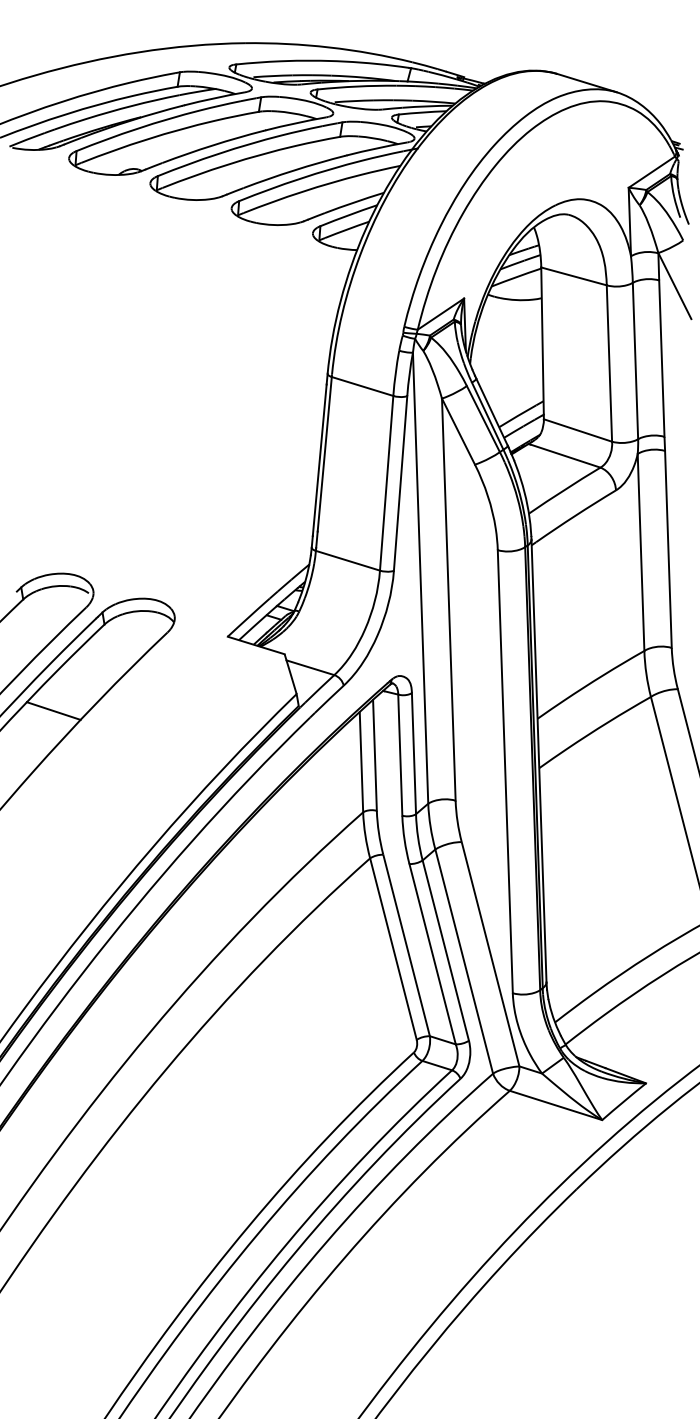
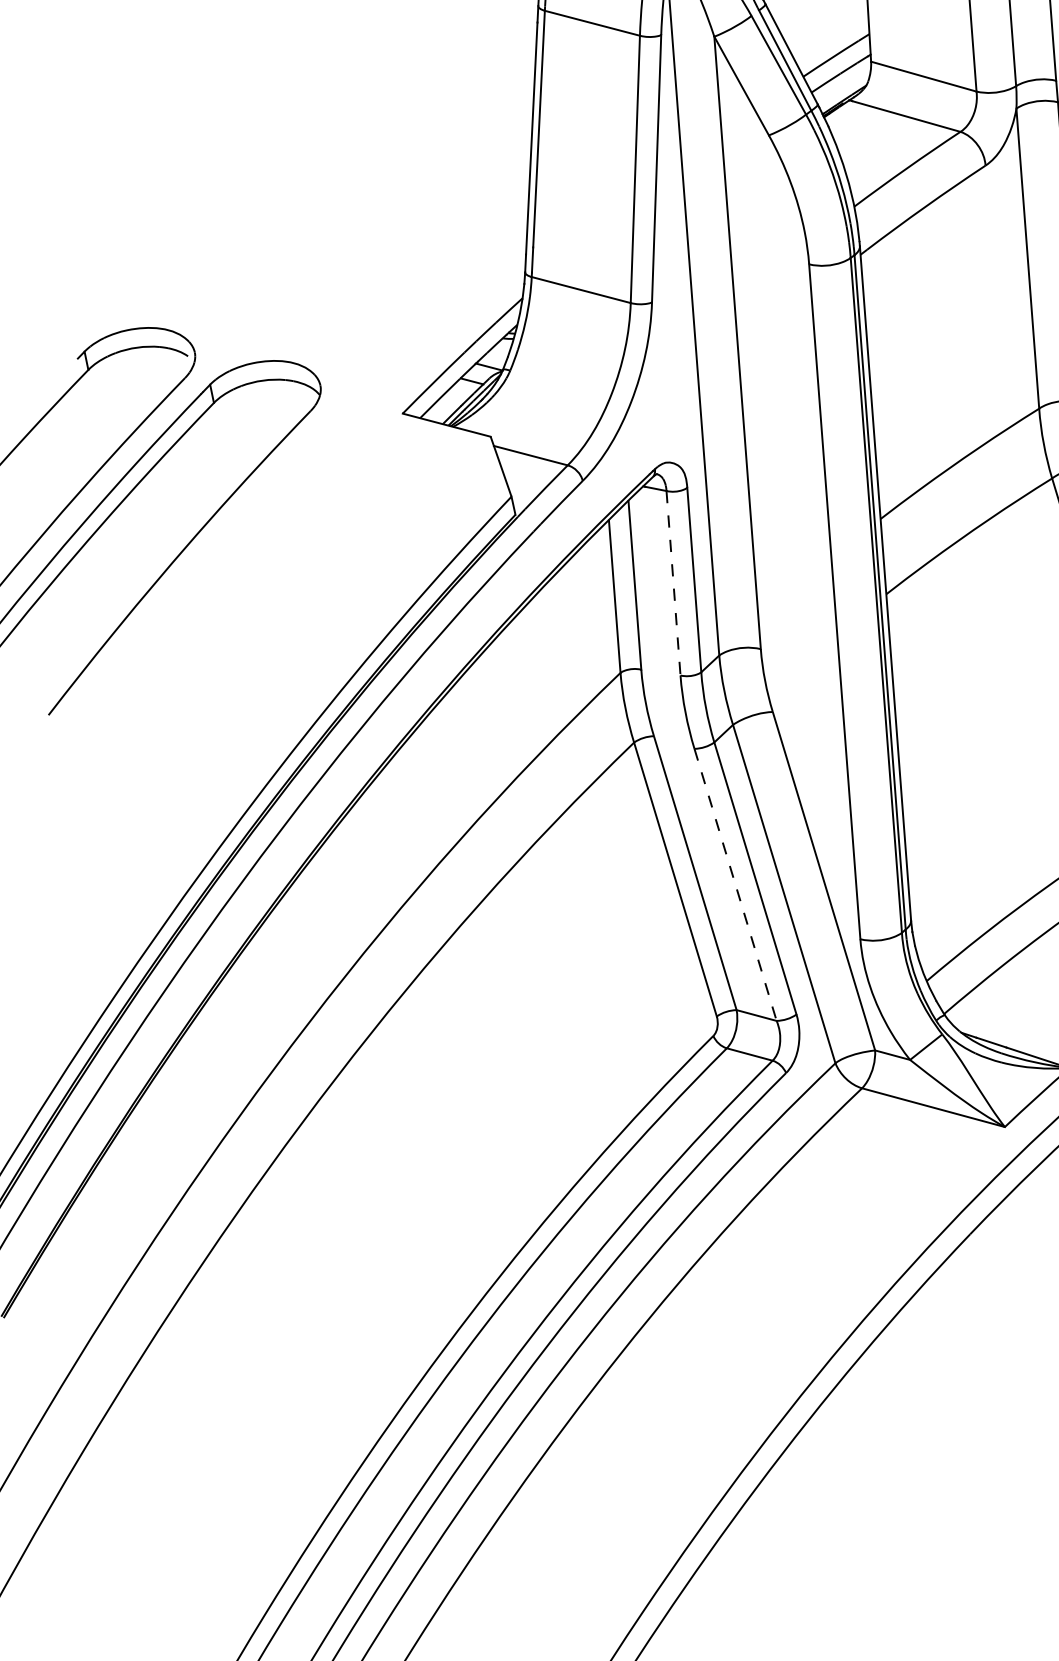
line: (53, 710) -> (141, 537), removed
line: (400, 755) -> (673, 583), solid -> dashed
line: (432, 954) -> (735, 885), solid -> dashed

